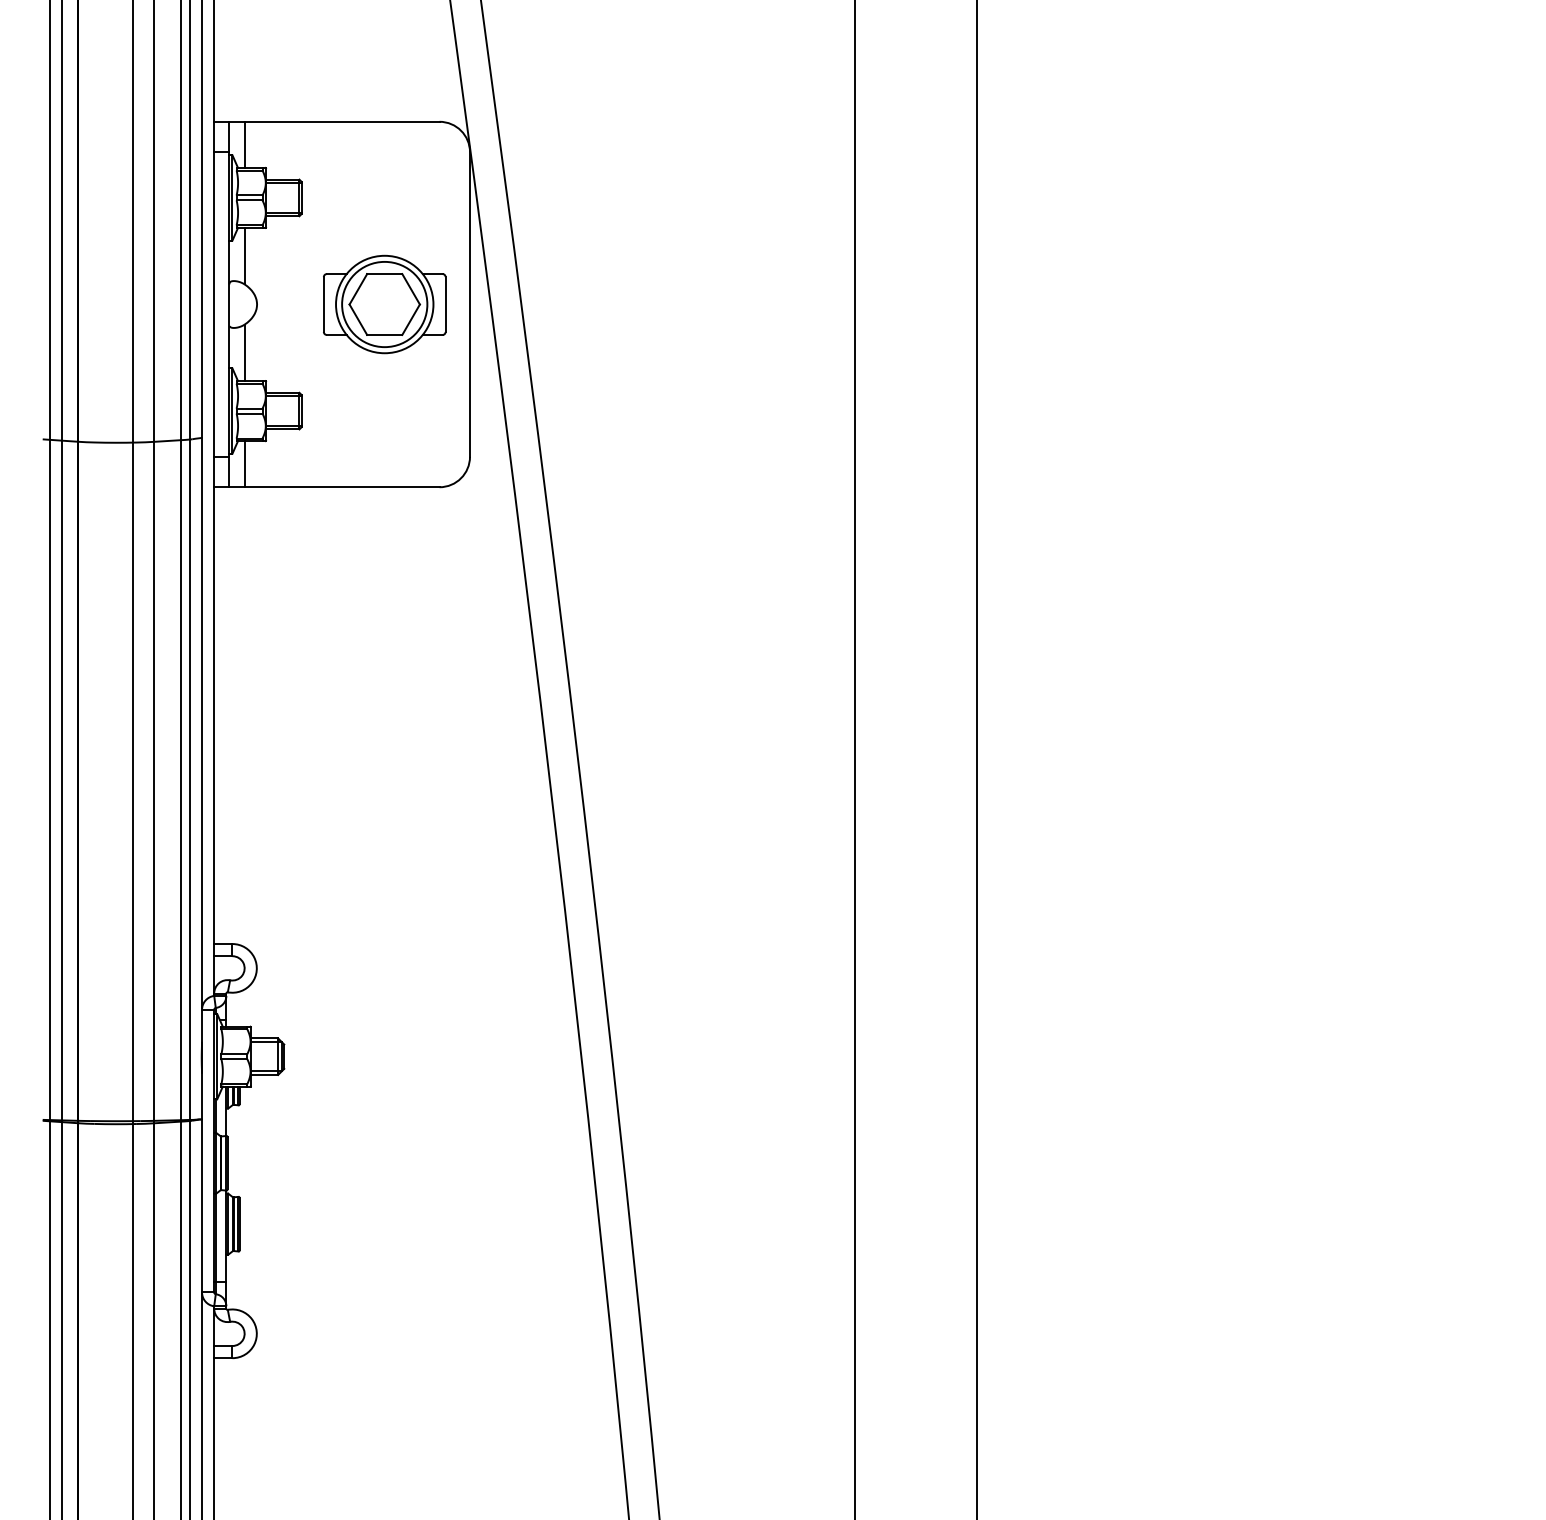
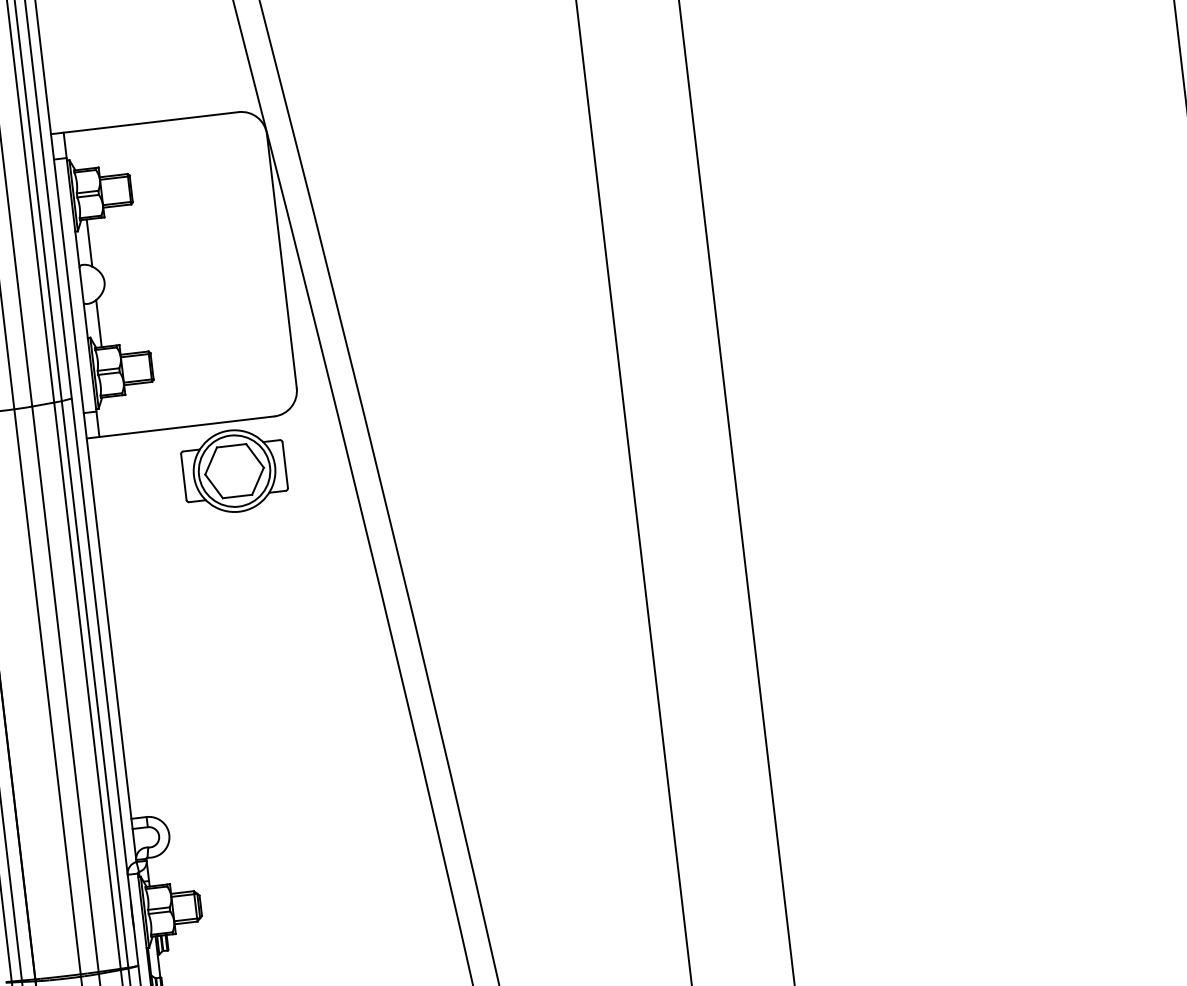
line: (244, 144) -> (78, 150), removed
part: (384, 304) -> (234, 471), moved
line: (244, 464) -> (109, 416), removed

